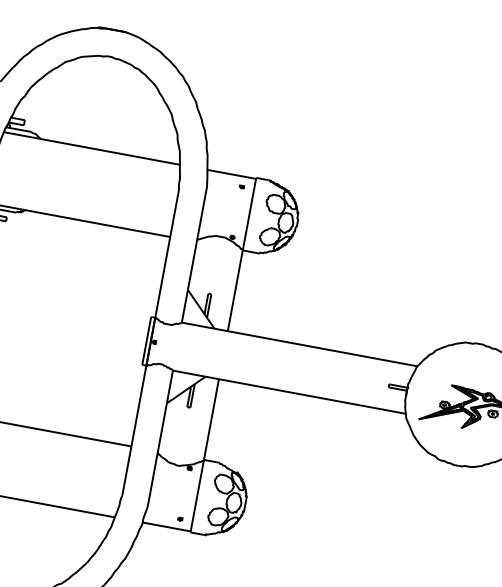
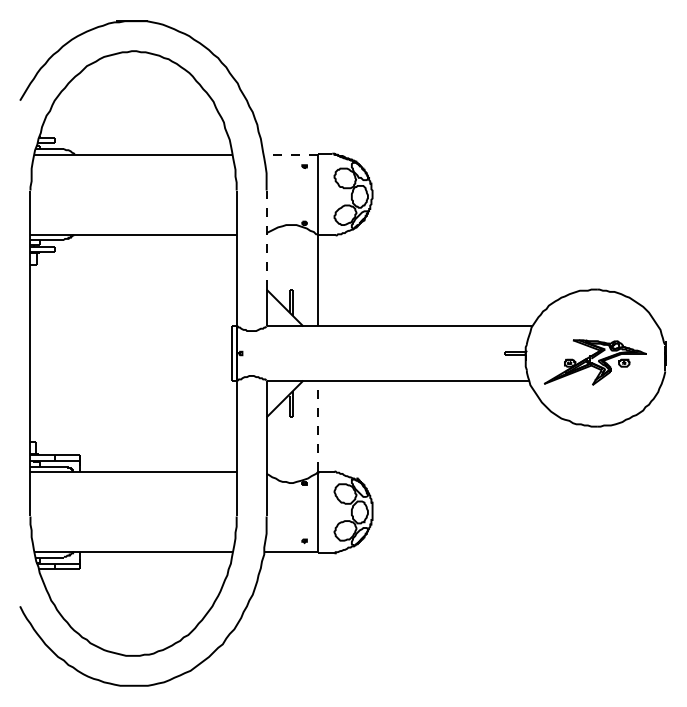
line: (231, 174) -> (290, 154), solid -> dashed
line: (195, 246) -> (266, 240), solid -> dashed
line: (211, 419) -> (318, 425), solid -> dashed

